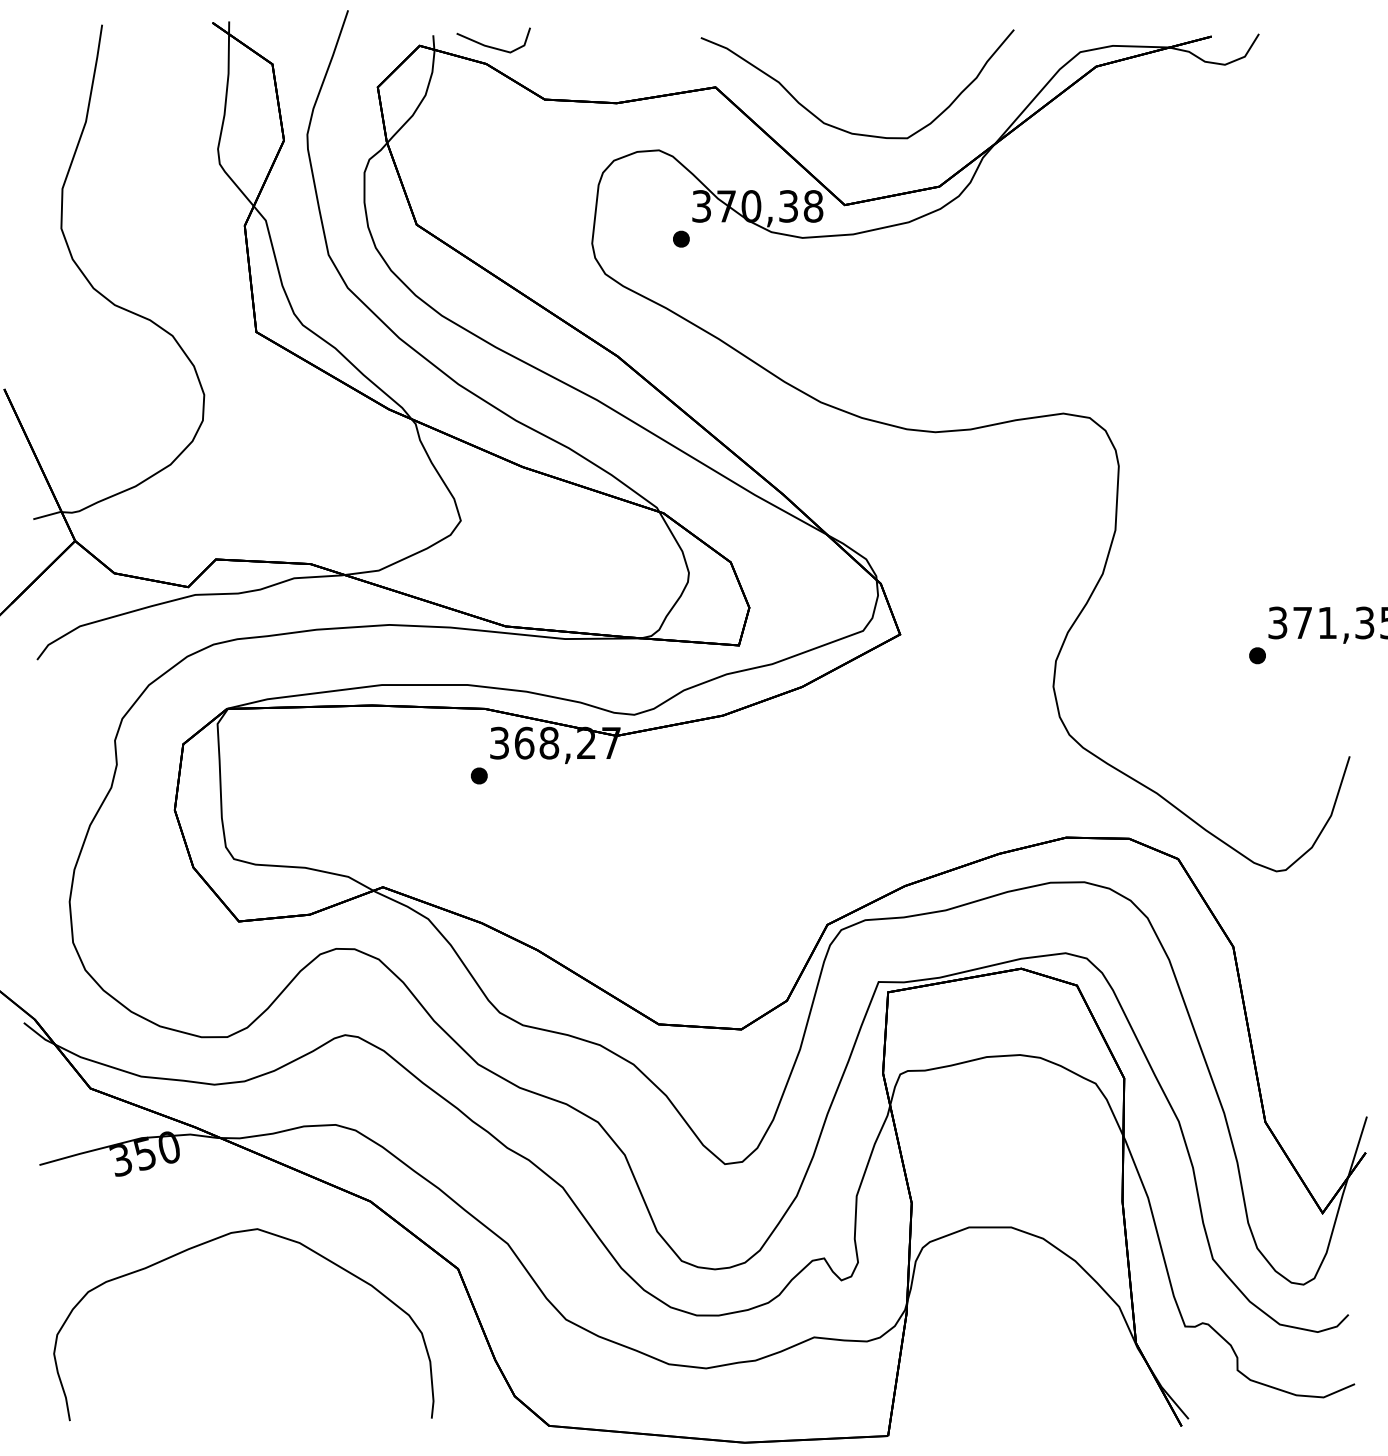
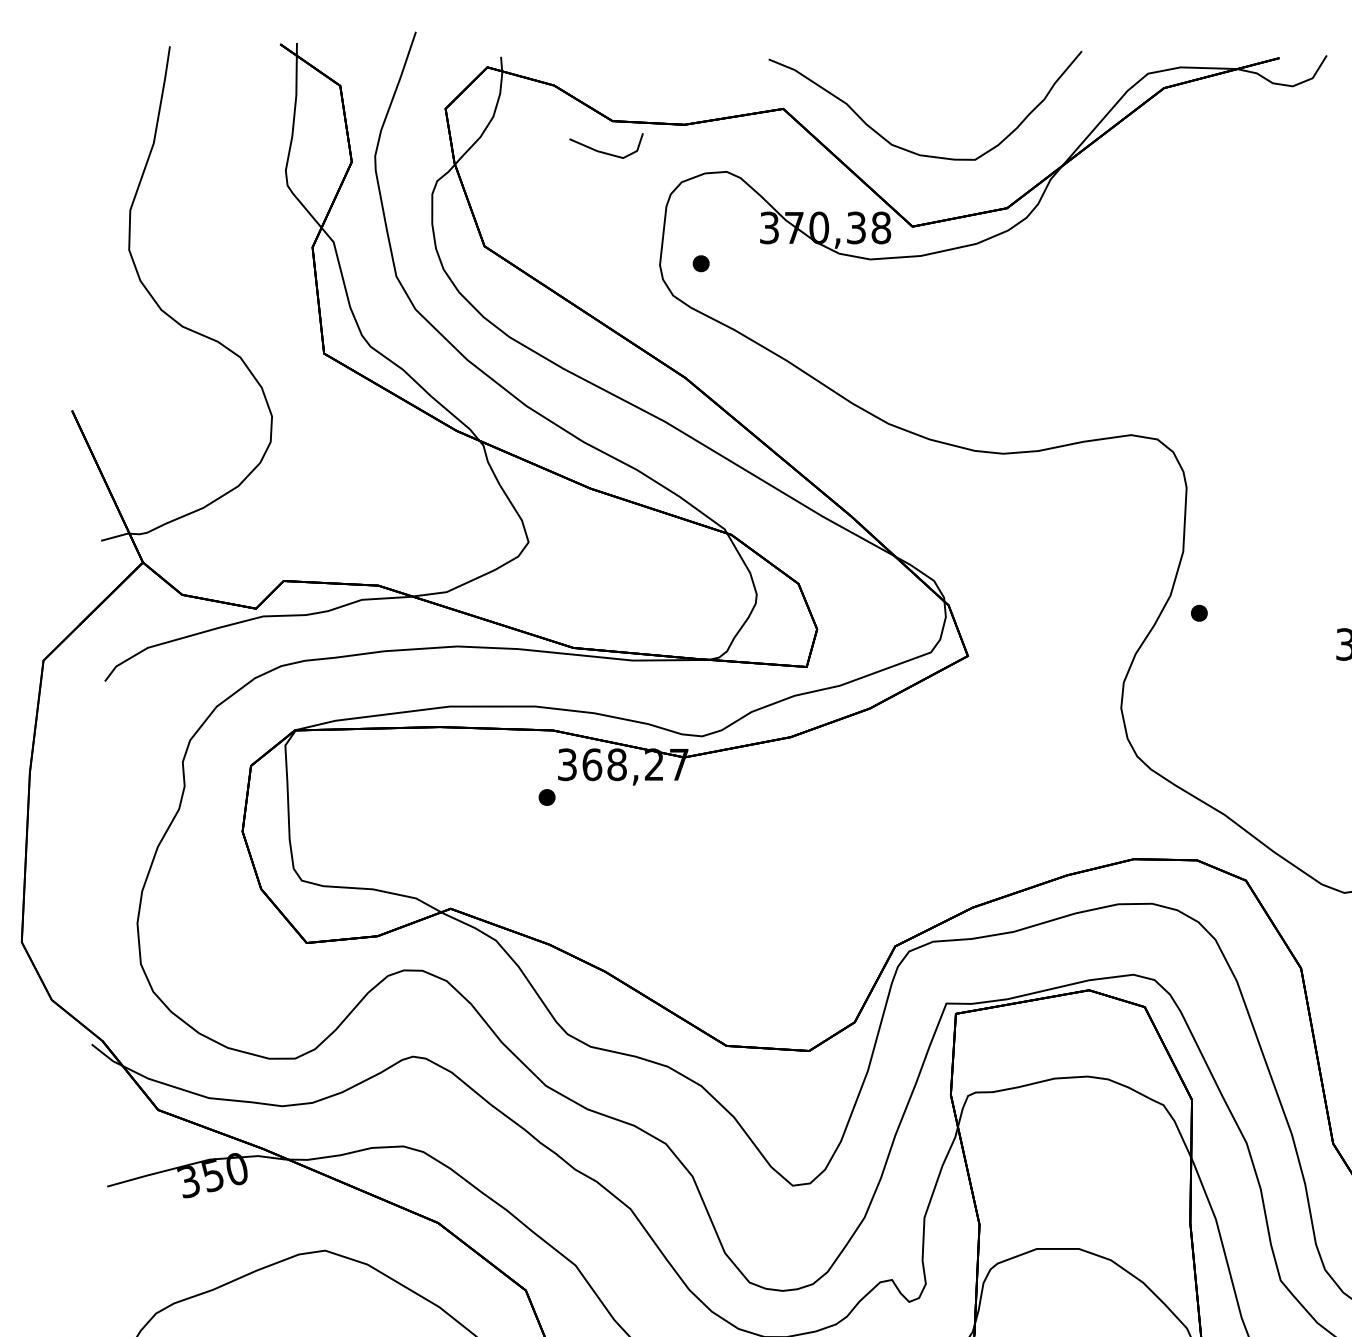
line: (492, 46) -> (605, 152), moved
part: (681, 238) -> (701, 263), moved
part: (1257, 655) -> (1199, 613), moved

